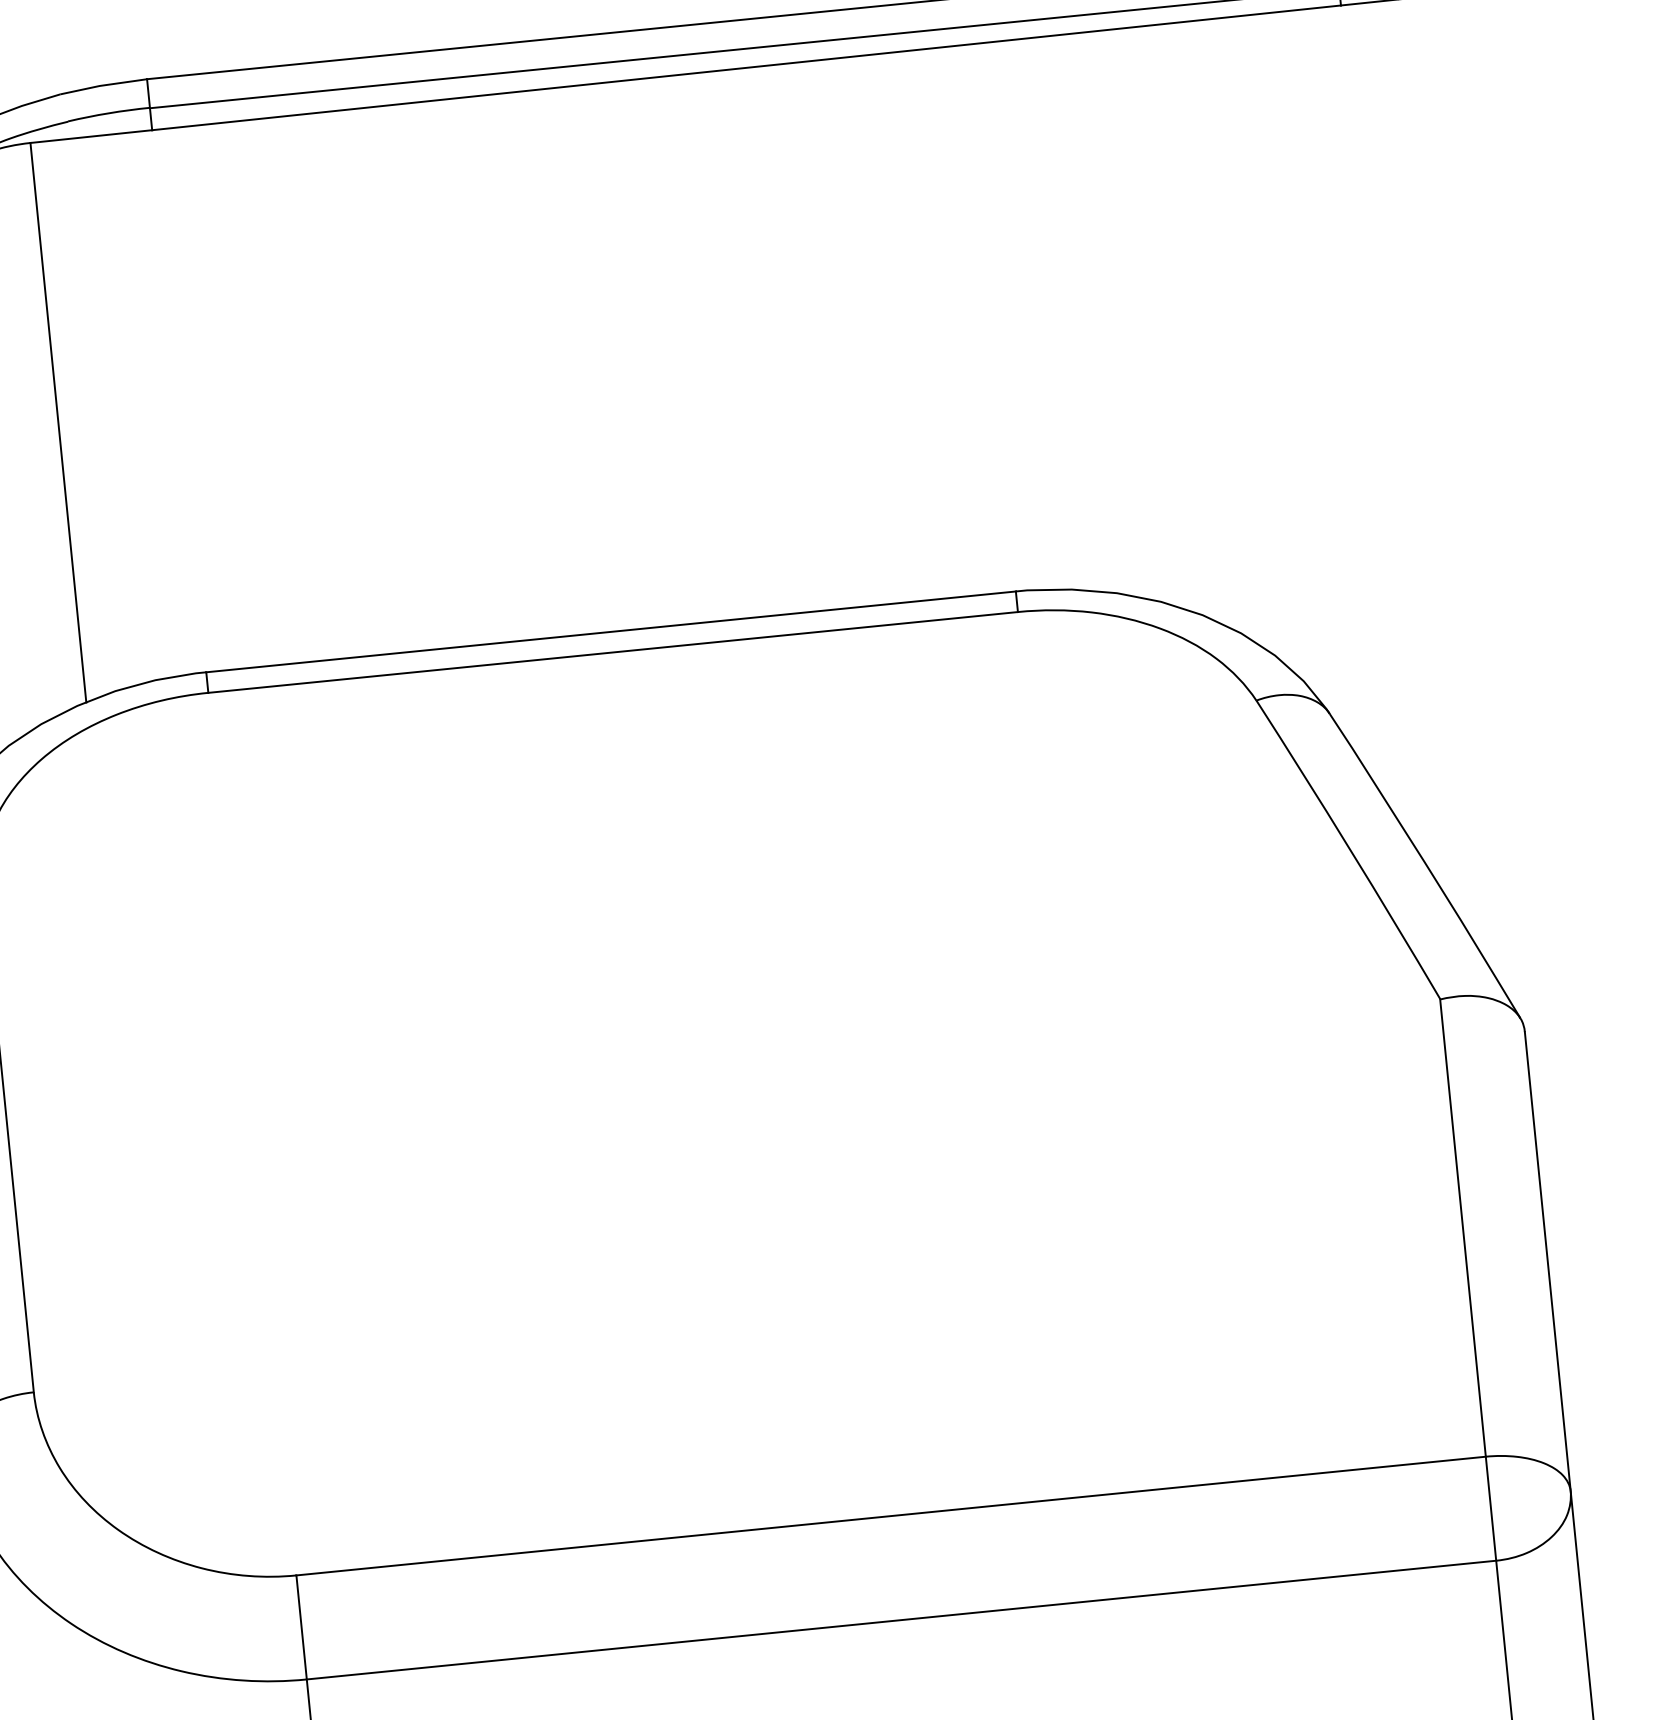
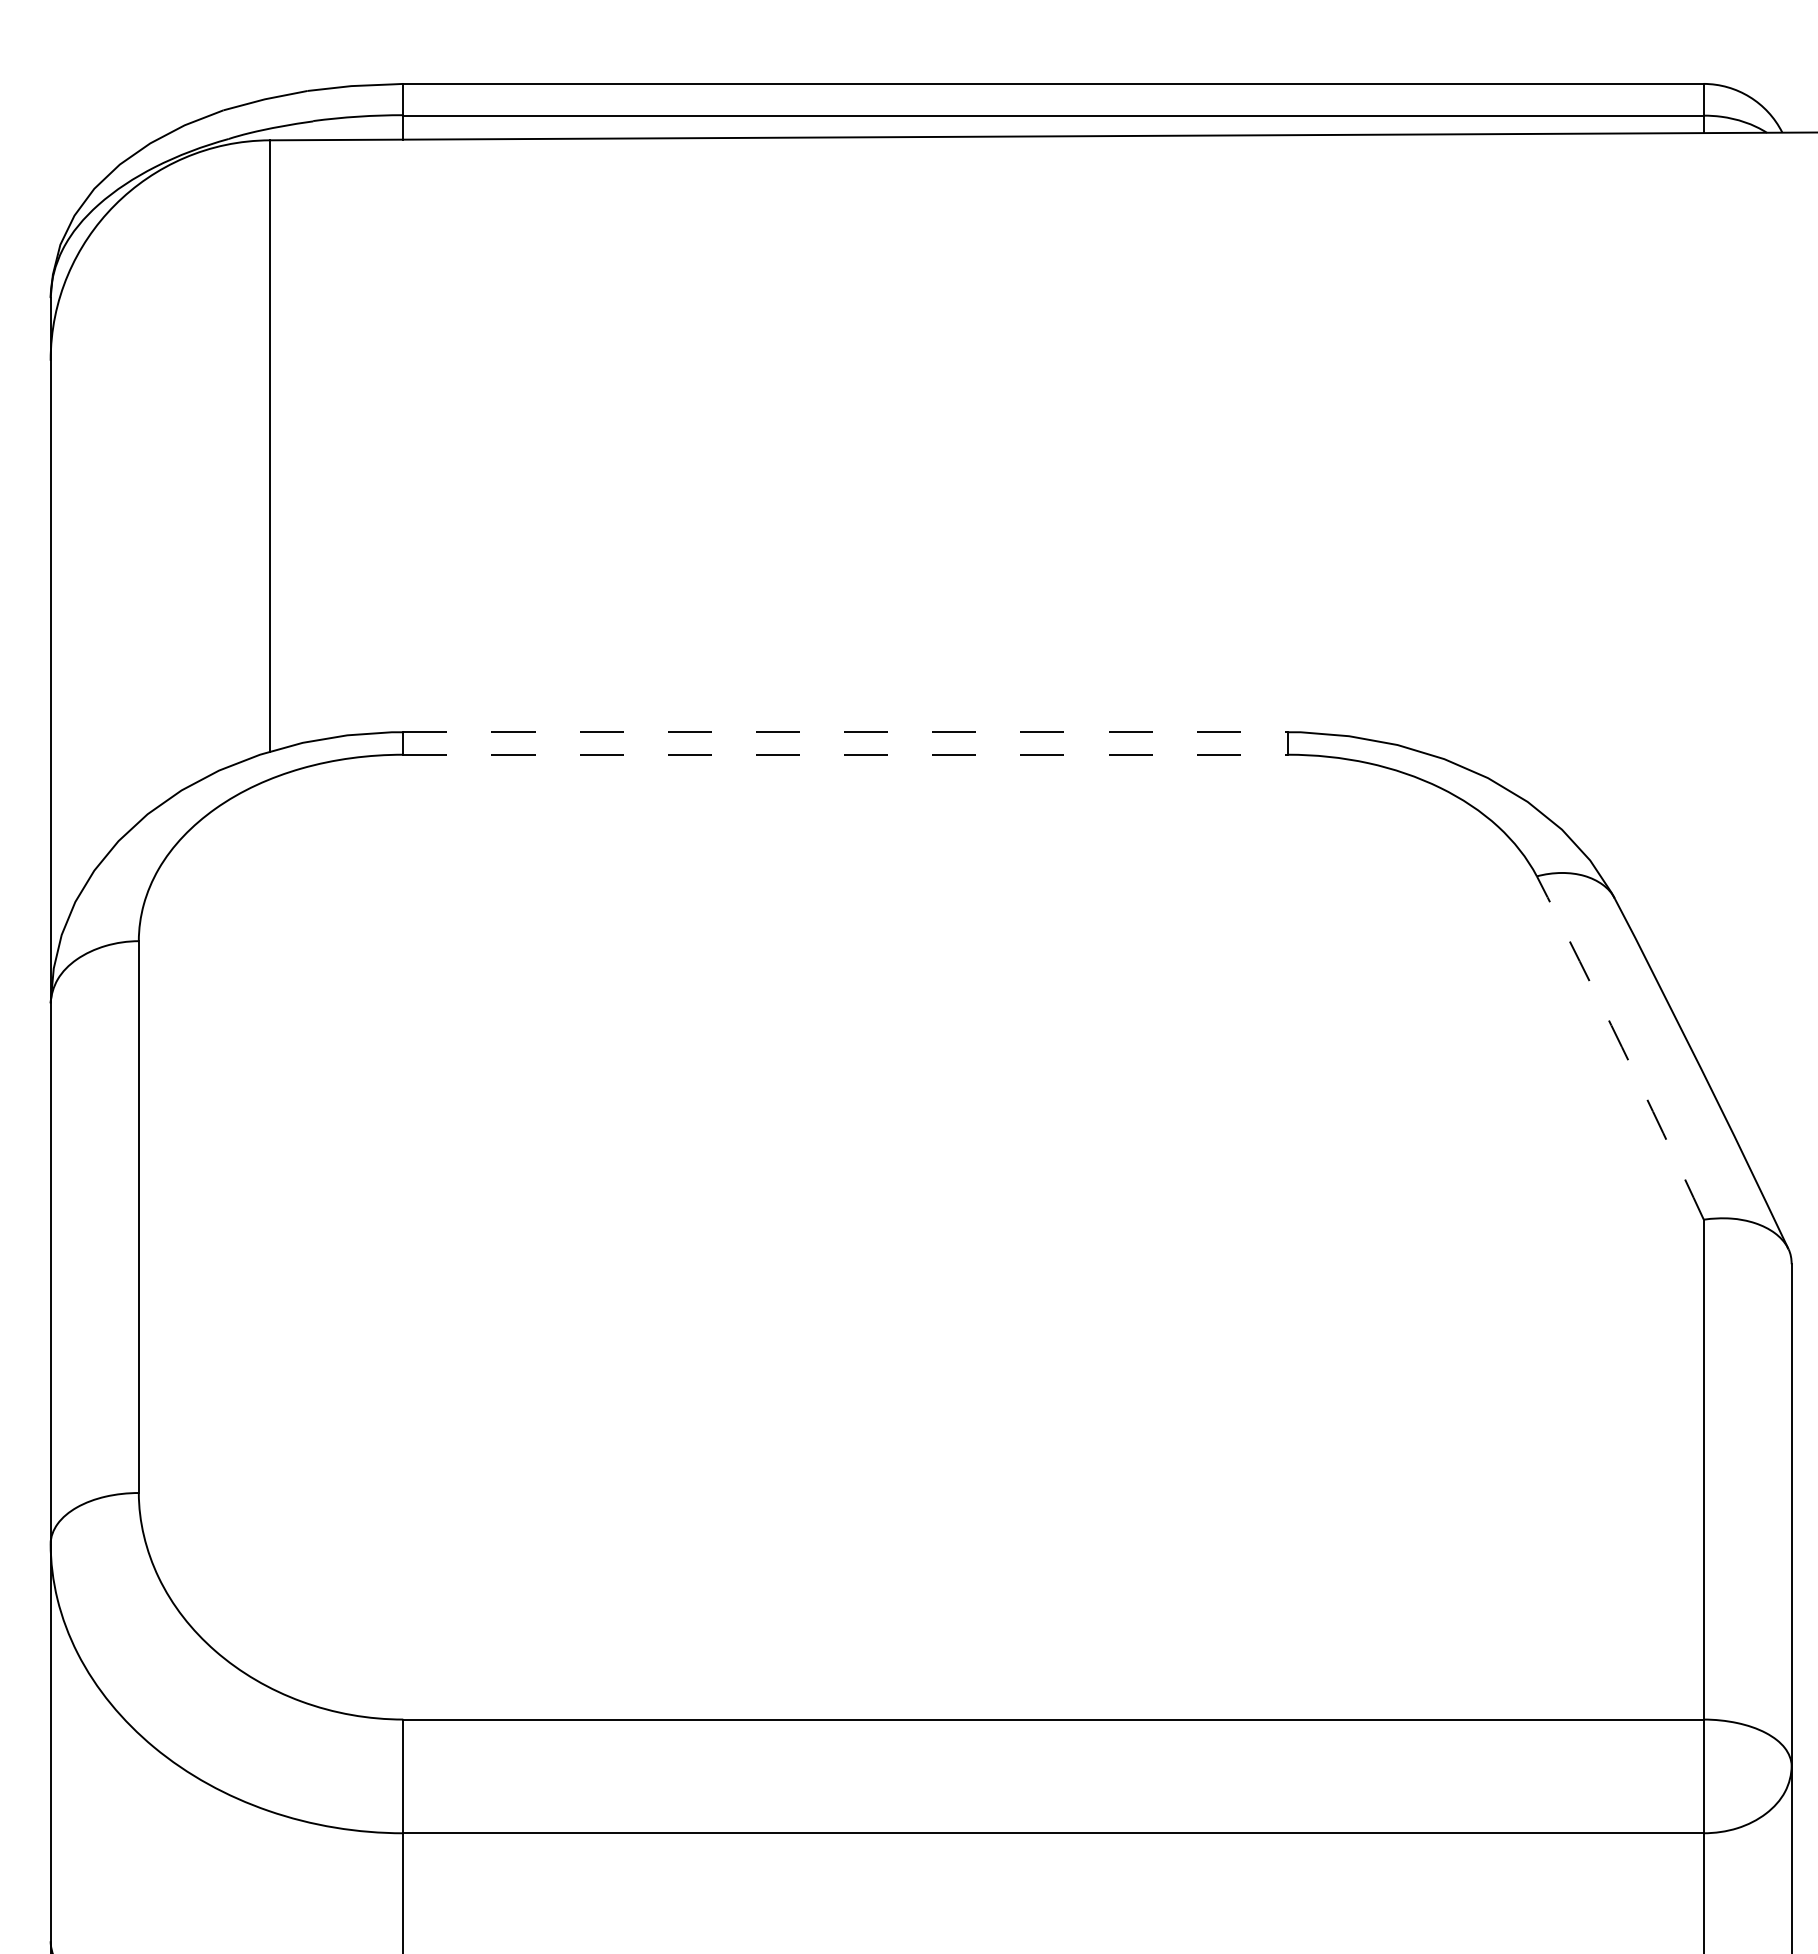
line: (610, 632) -> (845, 732), solid -> dashed
line: (612, 652) -> (845, 754), solid -> dashed
arc: (1349, 849) -> (1621, 1047), solid -> dashed

